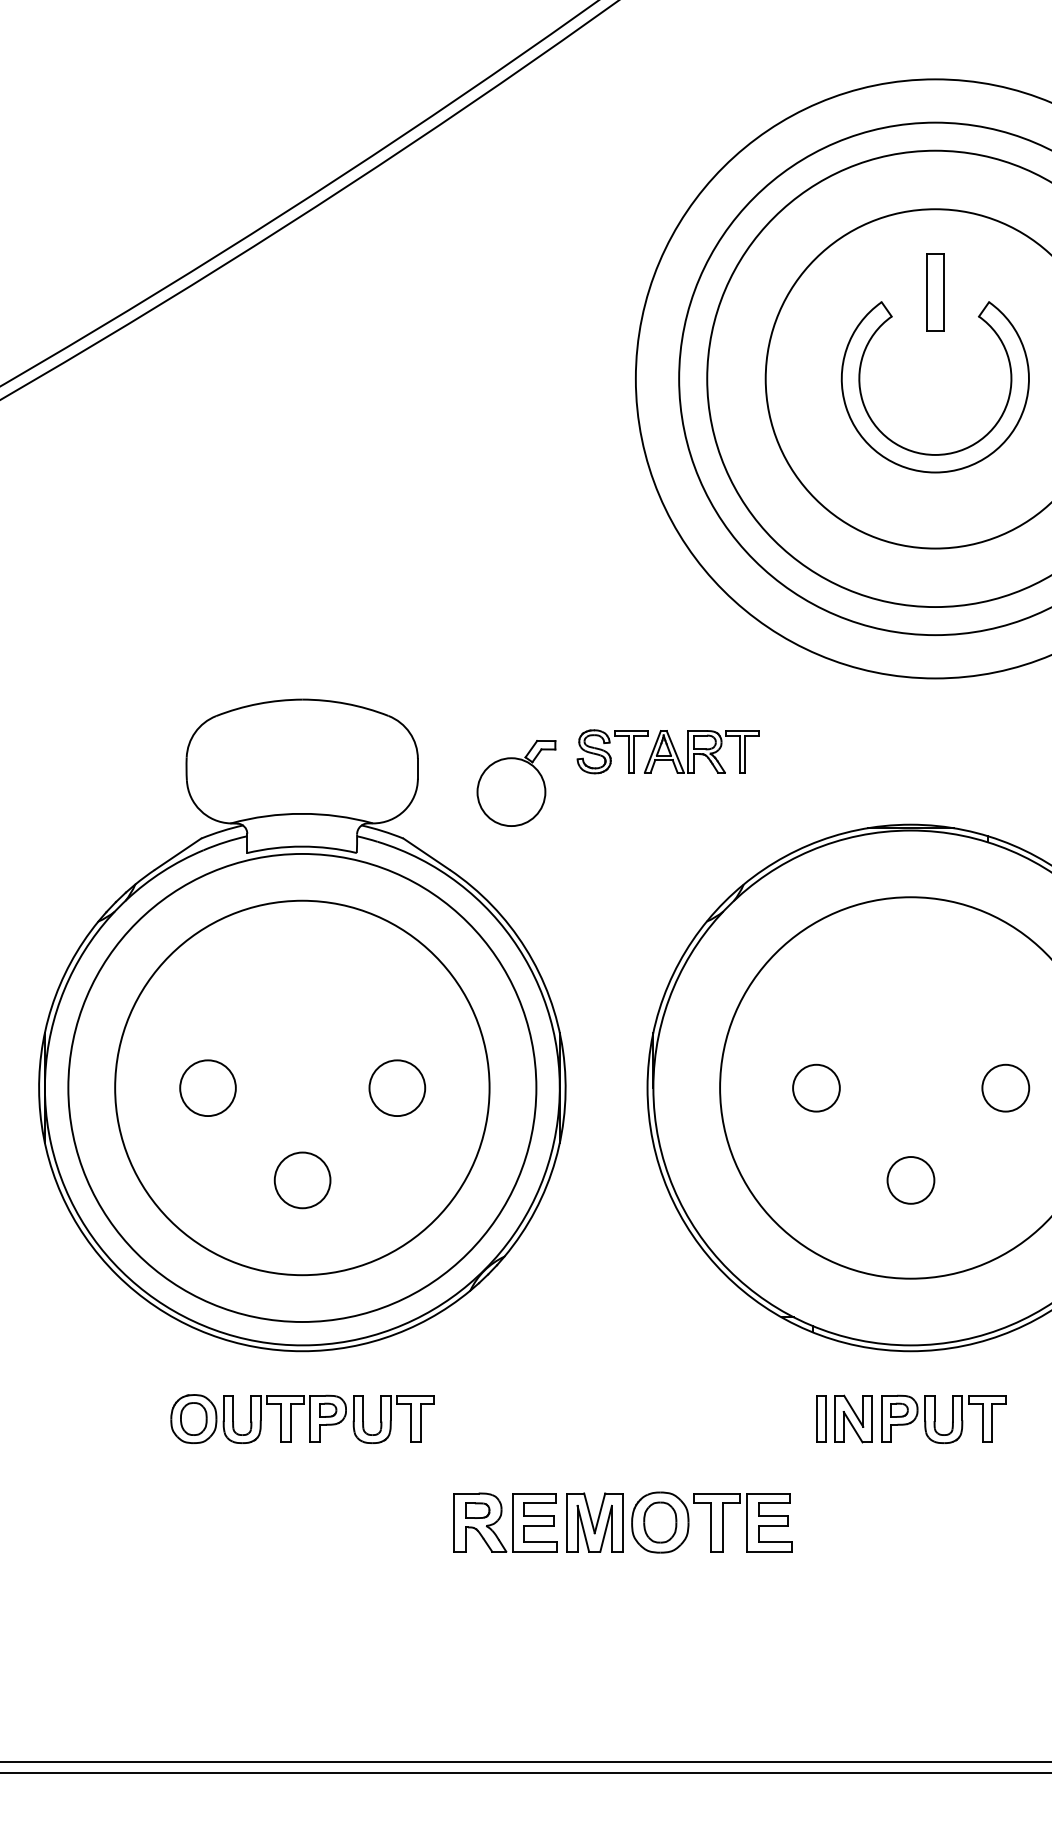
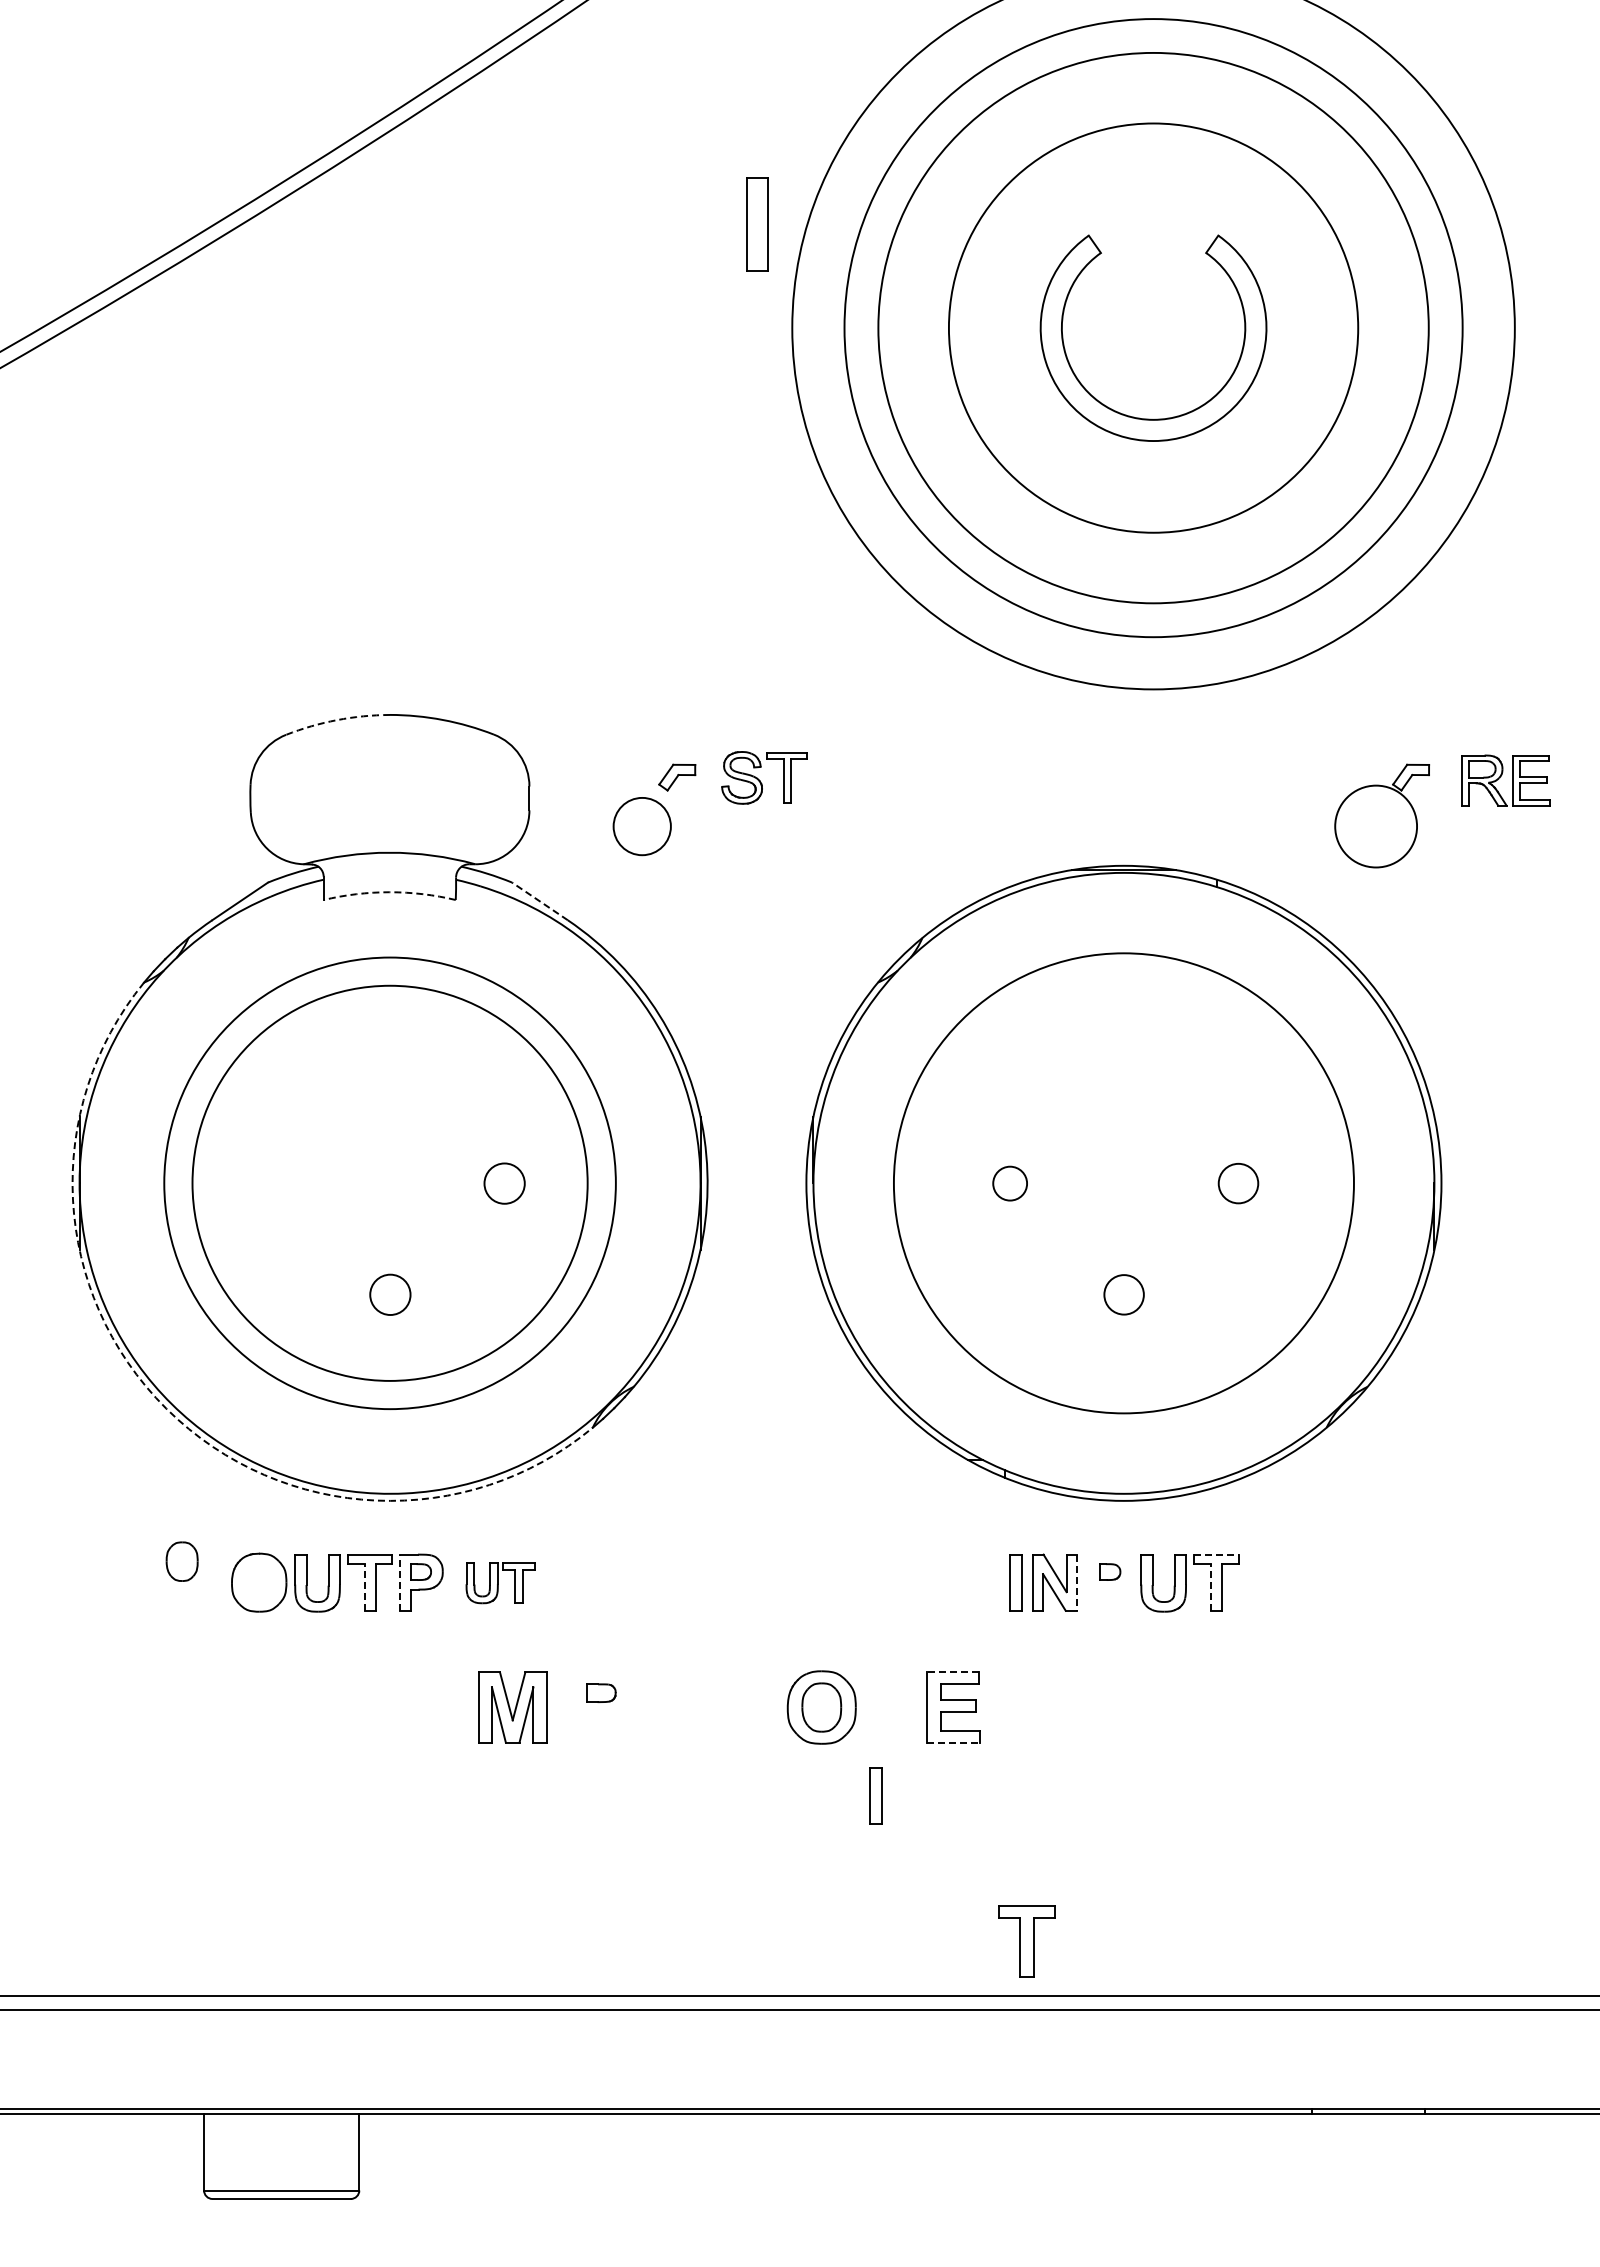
part: (935, 292) -> (757, 224), moved
arc: (258, 704) -> (337, 720), solid -> dashed
part: (701, 751) -> (871, 777), removed
circle: (511, 792) -> (642, 826), size x0.7
arc: (301, 846) -> (389, 892), solid -> dashed
line: (426, 854) -> (539, 901), solid -> dashed
circle: (207, 1088) -> (275, 1183), removed
circle: (301, 1088) -> (389, 1183), size x0.7
circle: (397, 1088) -> (504, 1183), size x0.6
circle: (815, 1088) -> (1009, 1183), size x0.6
circle: (1005, 1088) -> (1238, 1183), size x0.7
circle: (301, 1180) -> (389, 1294), size x0.6
circle: (910, 1180) -> (1123, 1294), size x0.7
arc: (116, 1274) -> (166, 1408), solid -> dashed
line: (987, 1395) -> (1216, 1554), solid -> dashed
part: (193, 1418) -> (181, 1561), moved
line: (310, 1418) -> (399, 1582), solid -> dashed
part: (899, 1418) -> (1110, 1582), removed
part: (393, 1419) -> (500, 1583), size x0.7
line: (872, 1419) -> (1077, 1583), solid -> dashed
line: (281, 1422) -> (364, 1586), solid -> dashed
line: (982, 1422) -> (1210, 1586), solid -> dashed
line: (768, 1493) -> (952, 1672), solid -> dashed
part: (500, 1519) -> (628, 1703), removed
part: (594, 1522) -> (512, 1707), moved
part: (716, 1522) -> (1026, 1941), moved
line: (769, 1551) -> (953, 1742), solid -> dashed
part: (704, 1595) -> (875, 1795), added

